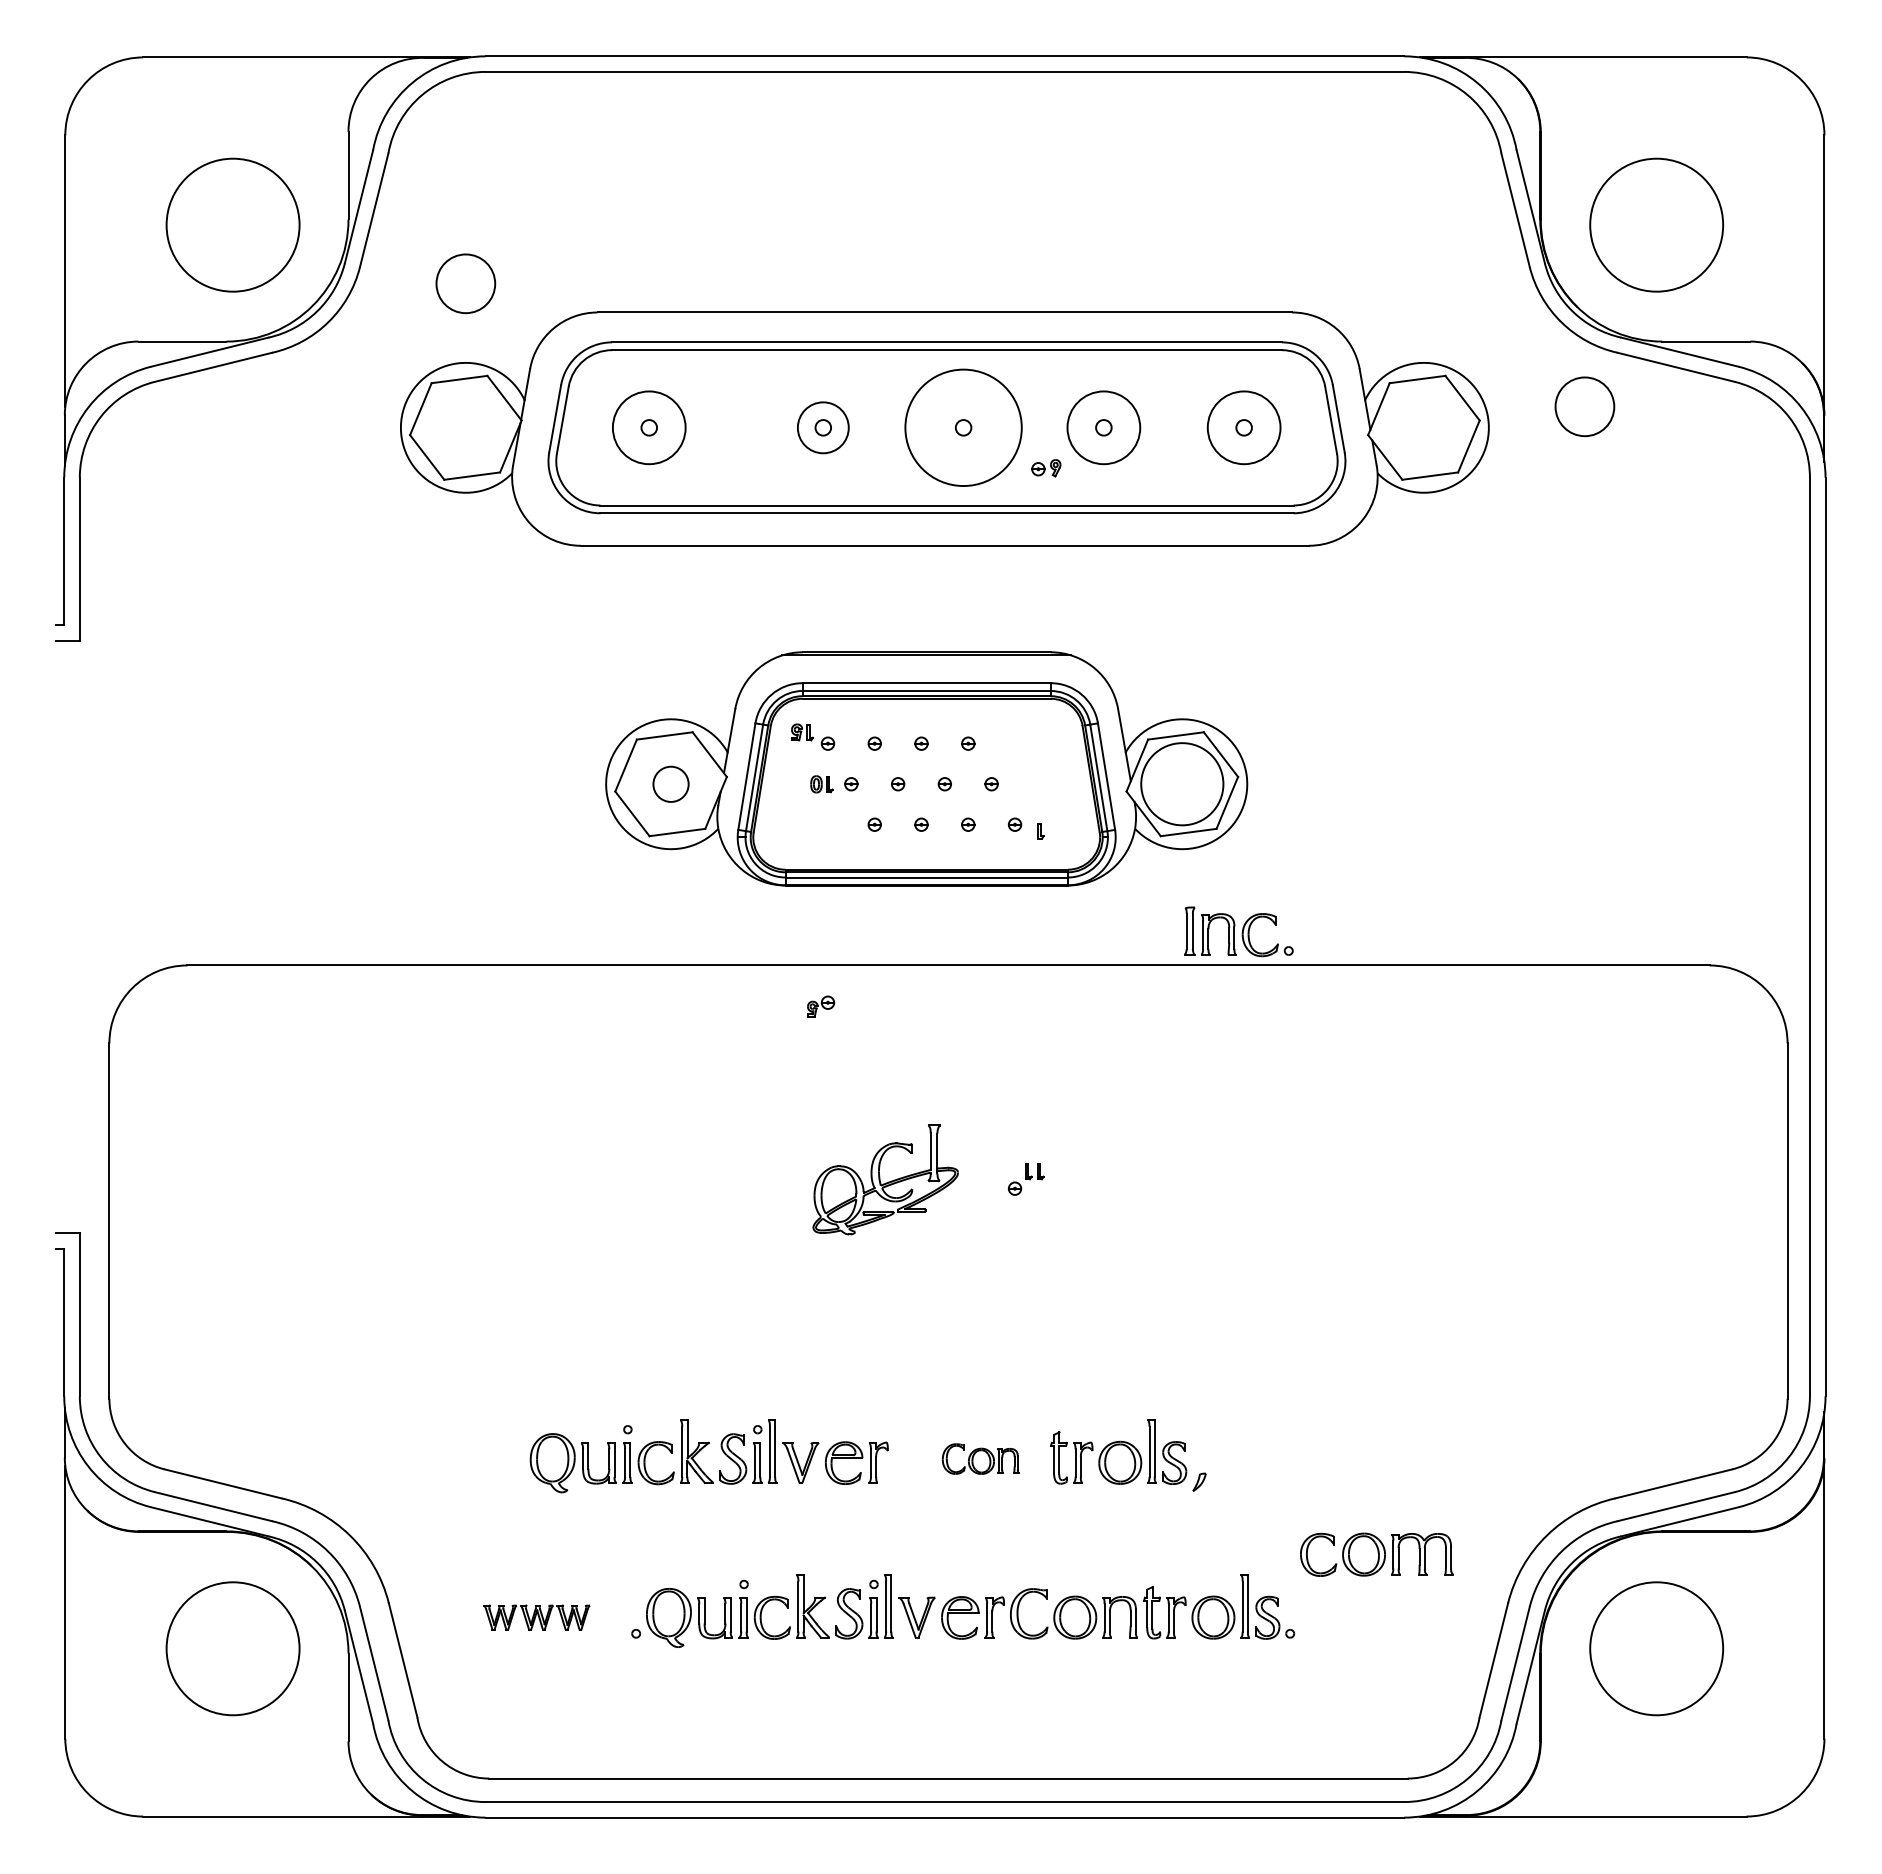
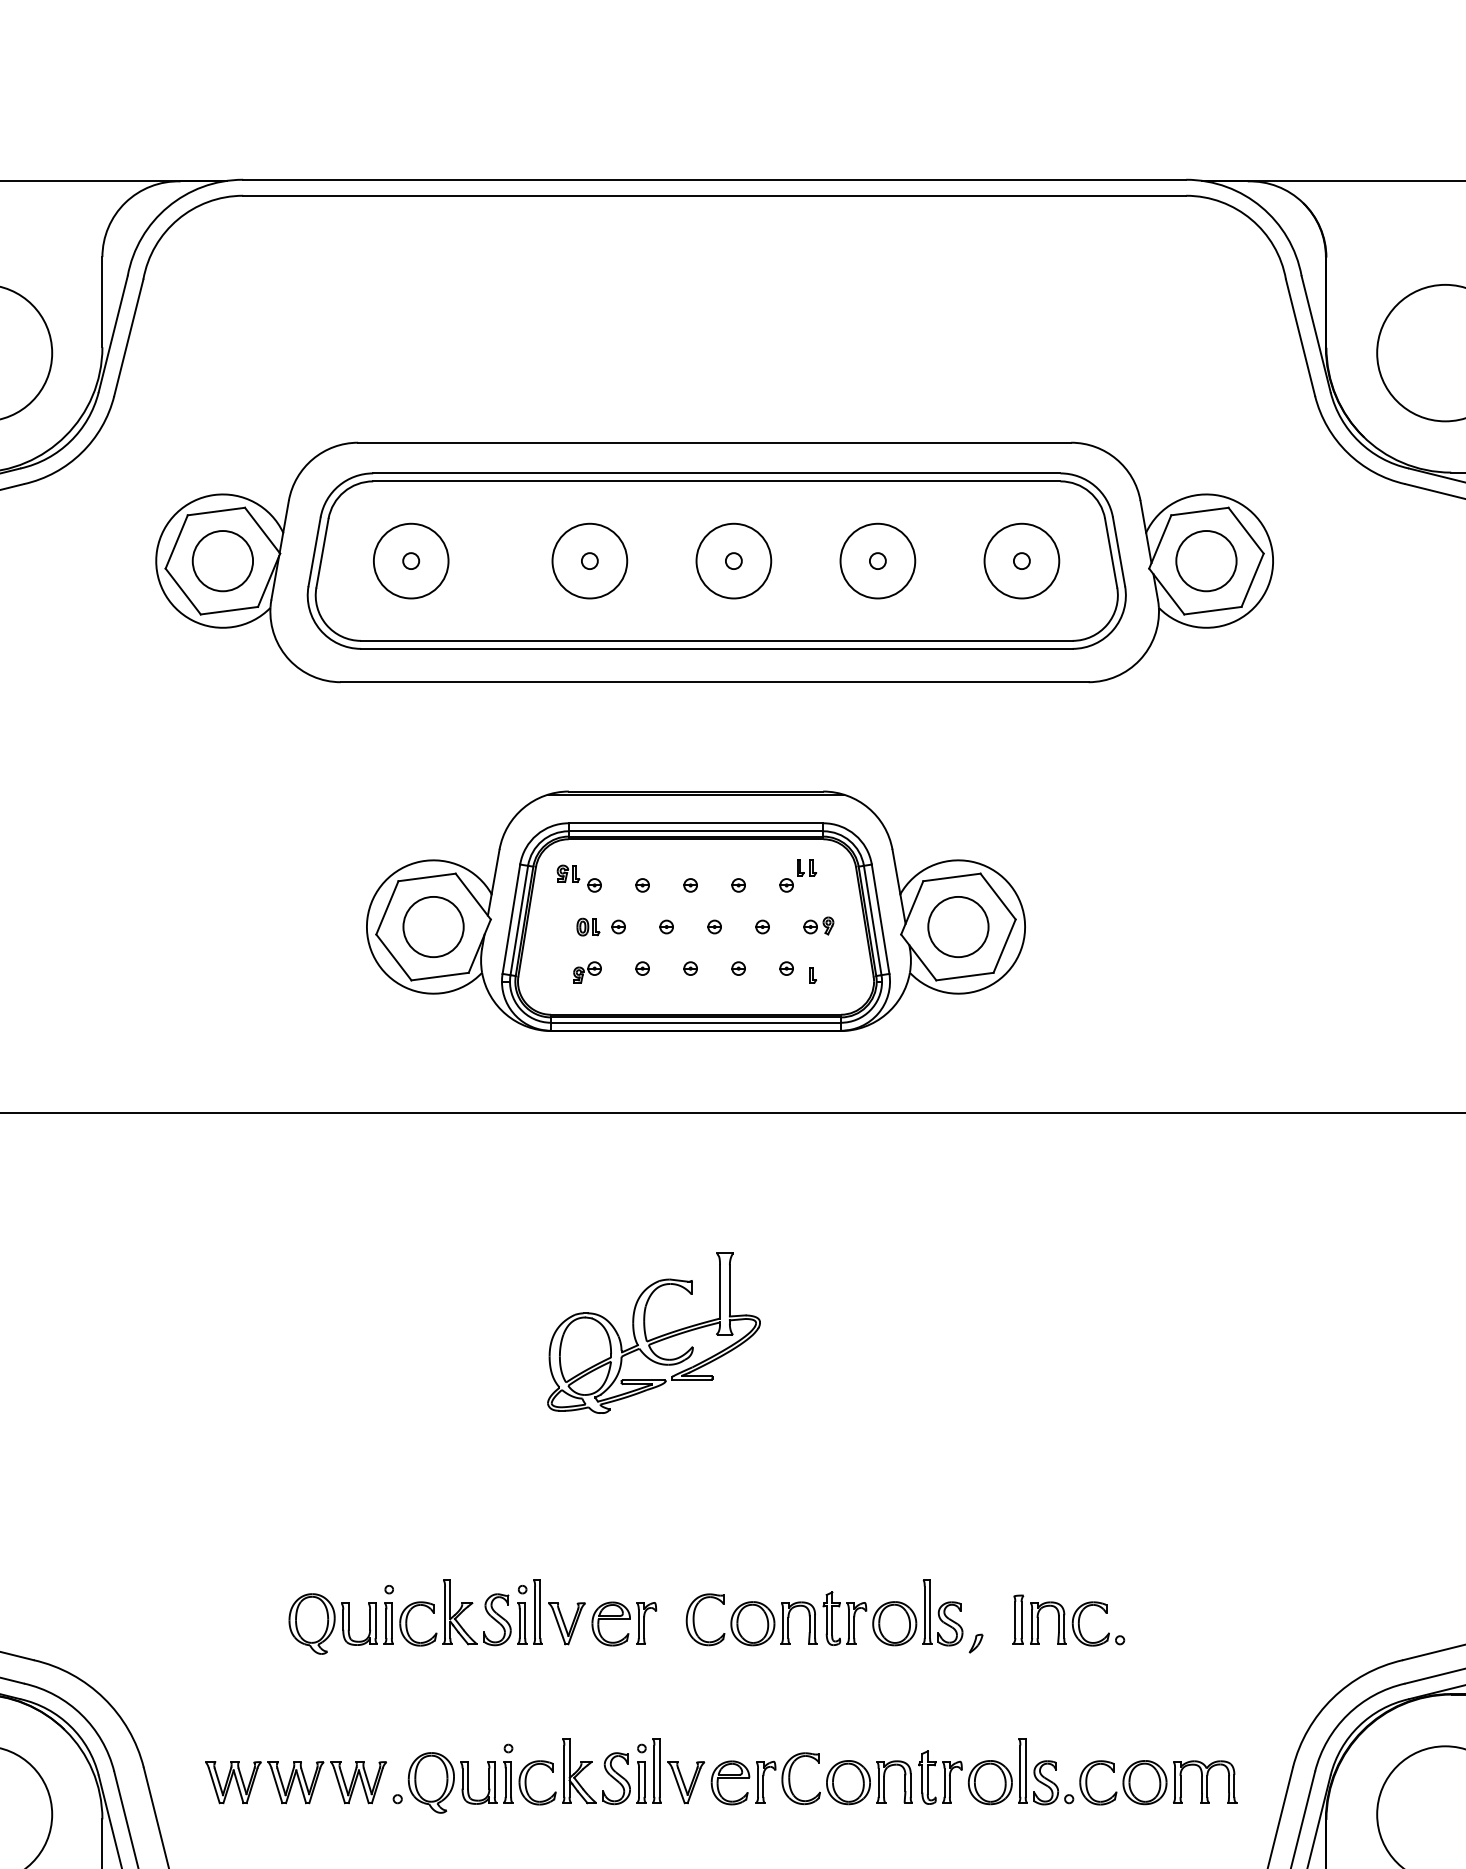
circle: (465, 283) -> (222, 560), moved
circle: (1584, 406) -> (1206, 560), moved
circle: (822, 427) -> (589, 560), size x1.43
circle: (963, 427) -> (733, 560), size x0.62
part: (1046, 468) -> (818, 926), moved
circle: (1181, 783) -> (957, 926), size x0.71
circle: (670, 784) -> (432, 927), size x1.67
part: (1238, 931) -> (1068, 1620), moved
part: (821, 1006) -> (588, 972), moved
part: (885, 1179) -> (653, 1332), size x1.43
part: (1025, 1179) -> (797, 875), moved
part: (980, 1458) -> (751, 1619), size x1.67
part: (1376, 1554) -> (1157, 1782), moved
part: (536, 1617) -> (295, 1782), size x1.67

